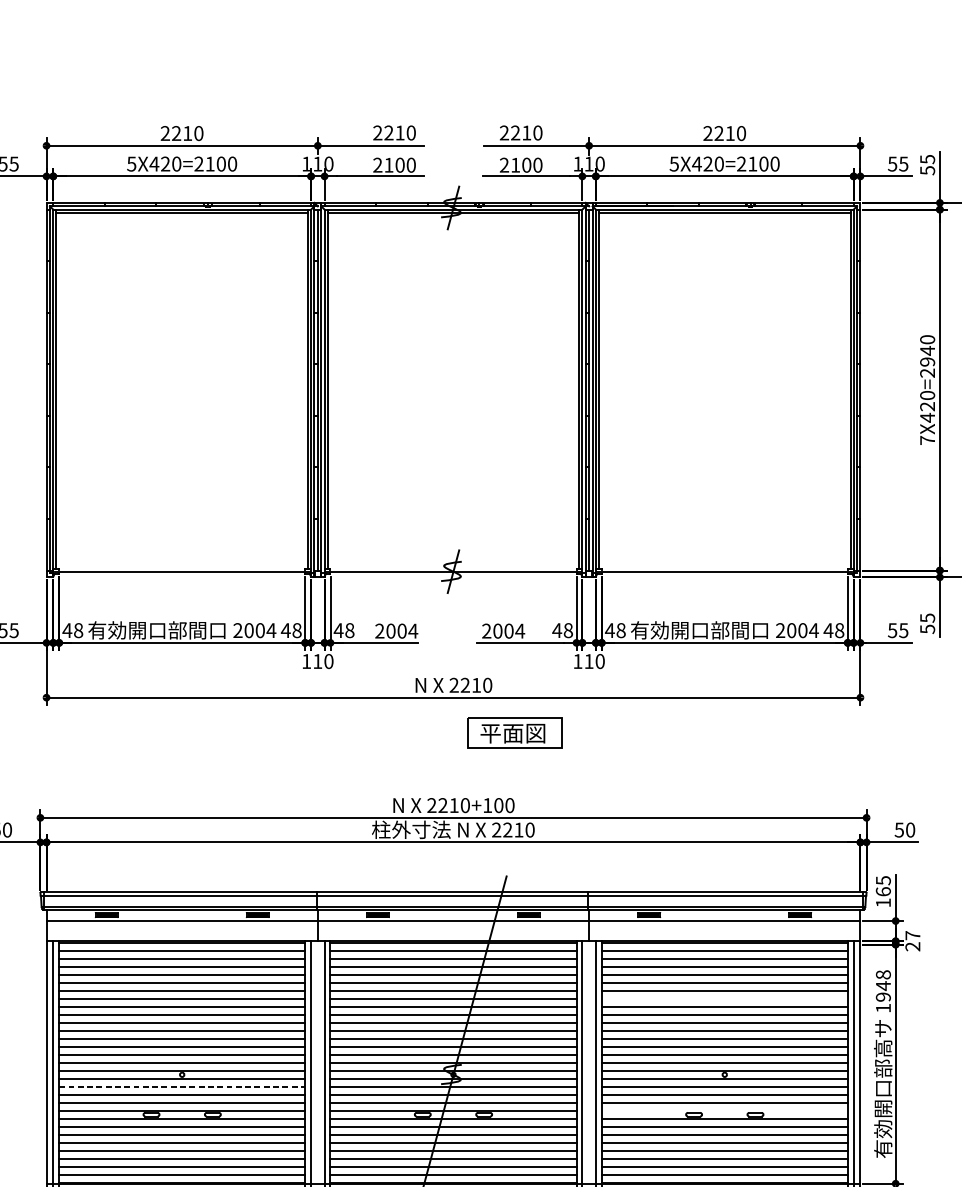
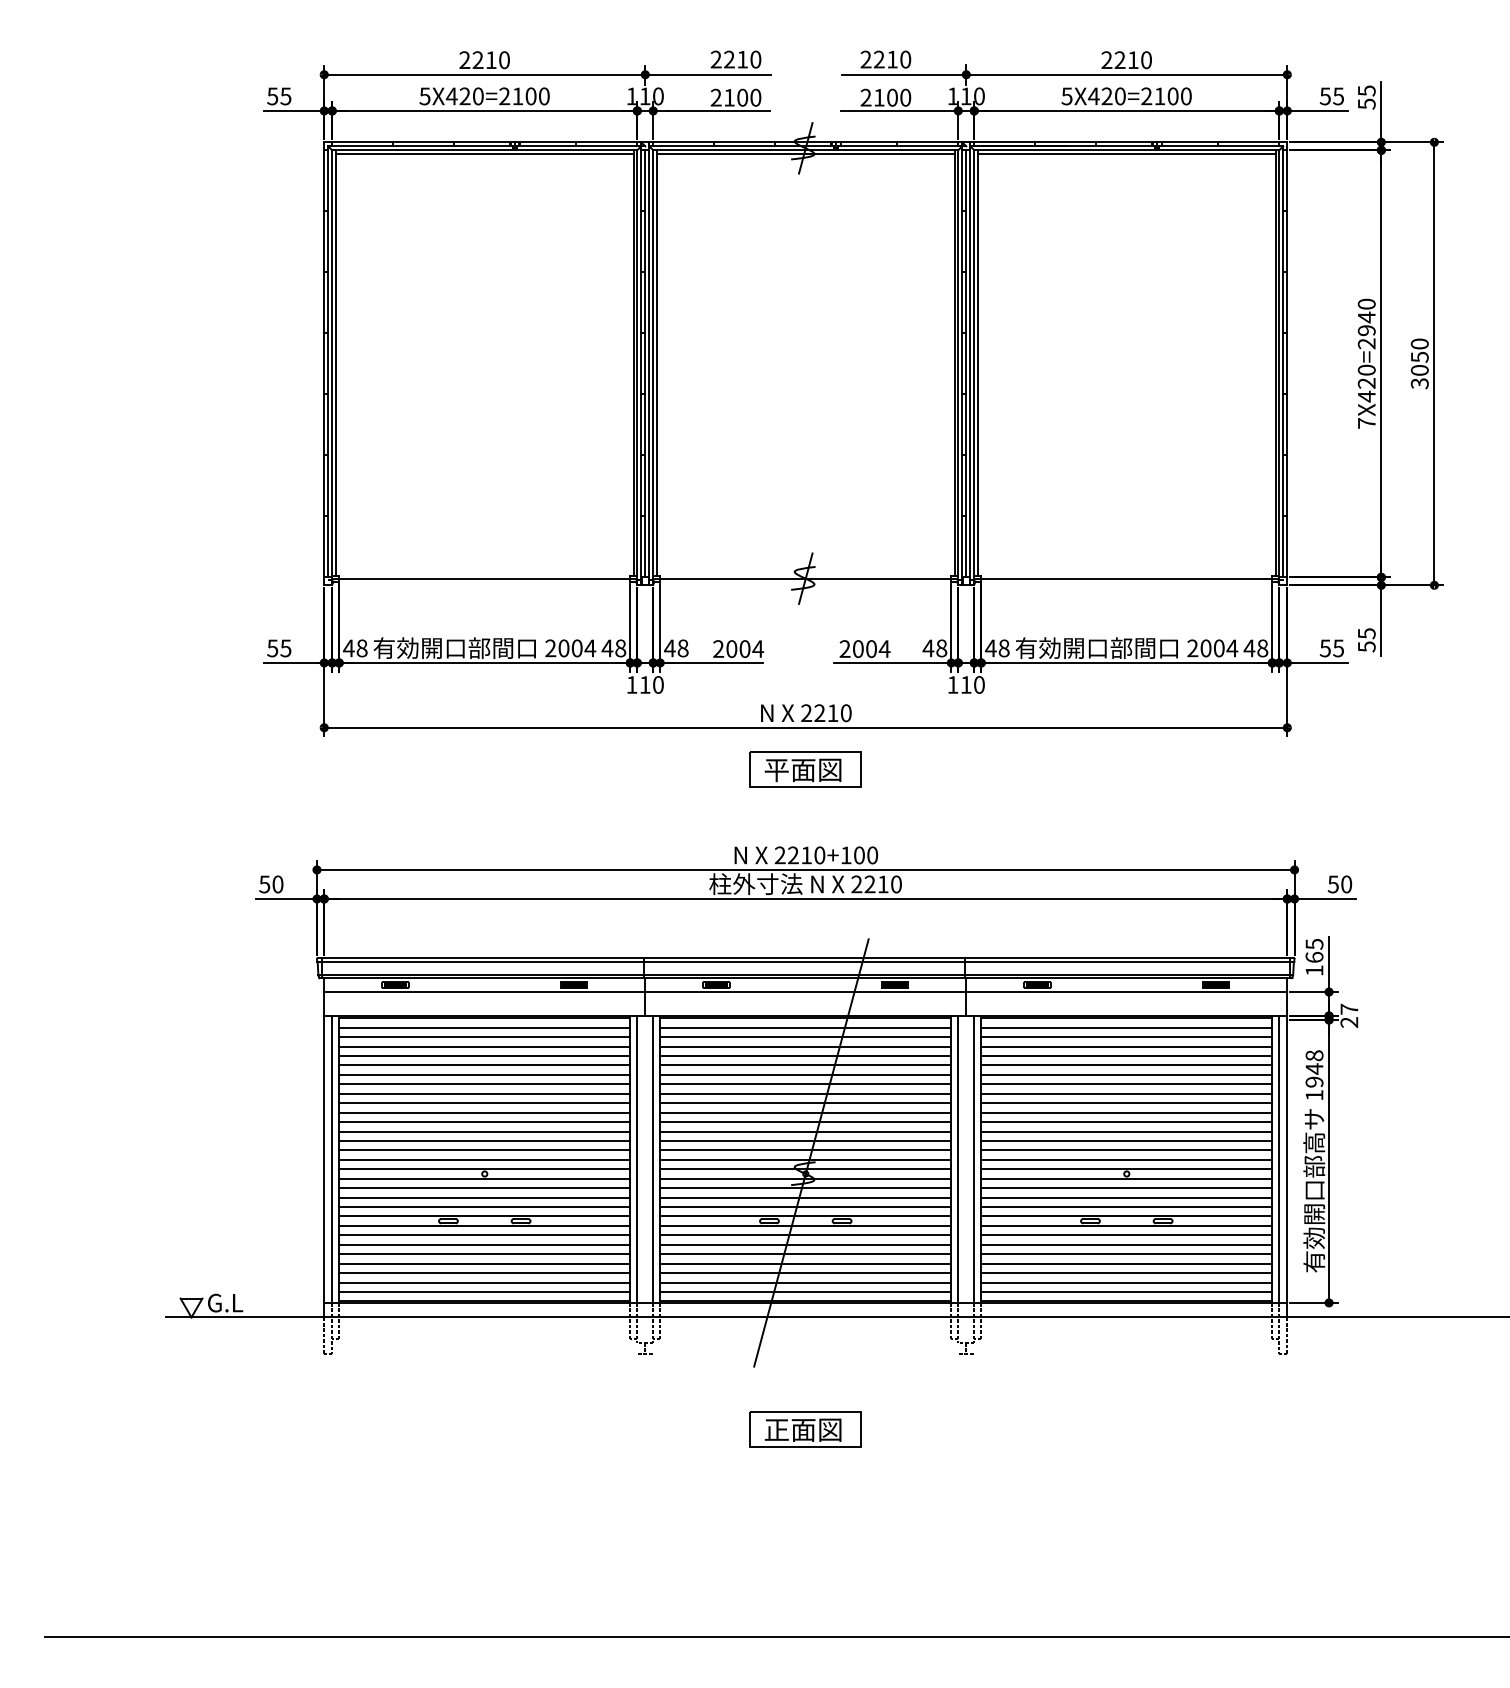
part: (514, 732) -> (805, 769), moved
line: (724, 999) -> (1126, 1084), added
line: (181, 1087) -> (484, 1188), dashed -> solid
line: (724, 1110) -> (1126, 1216), added

